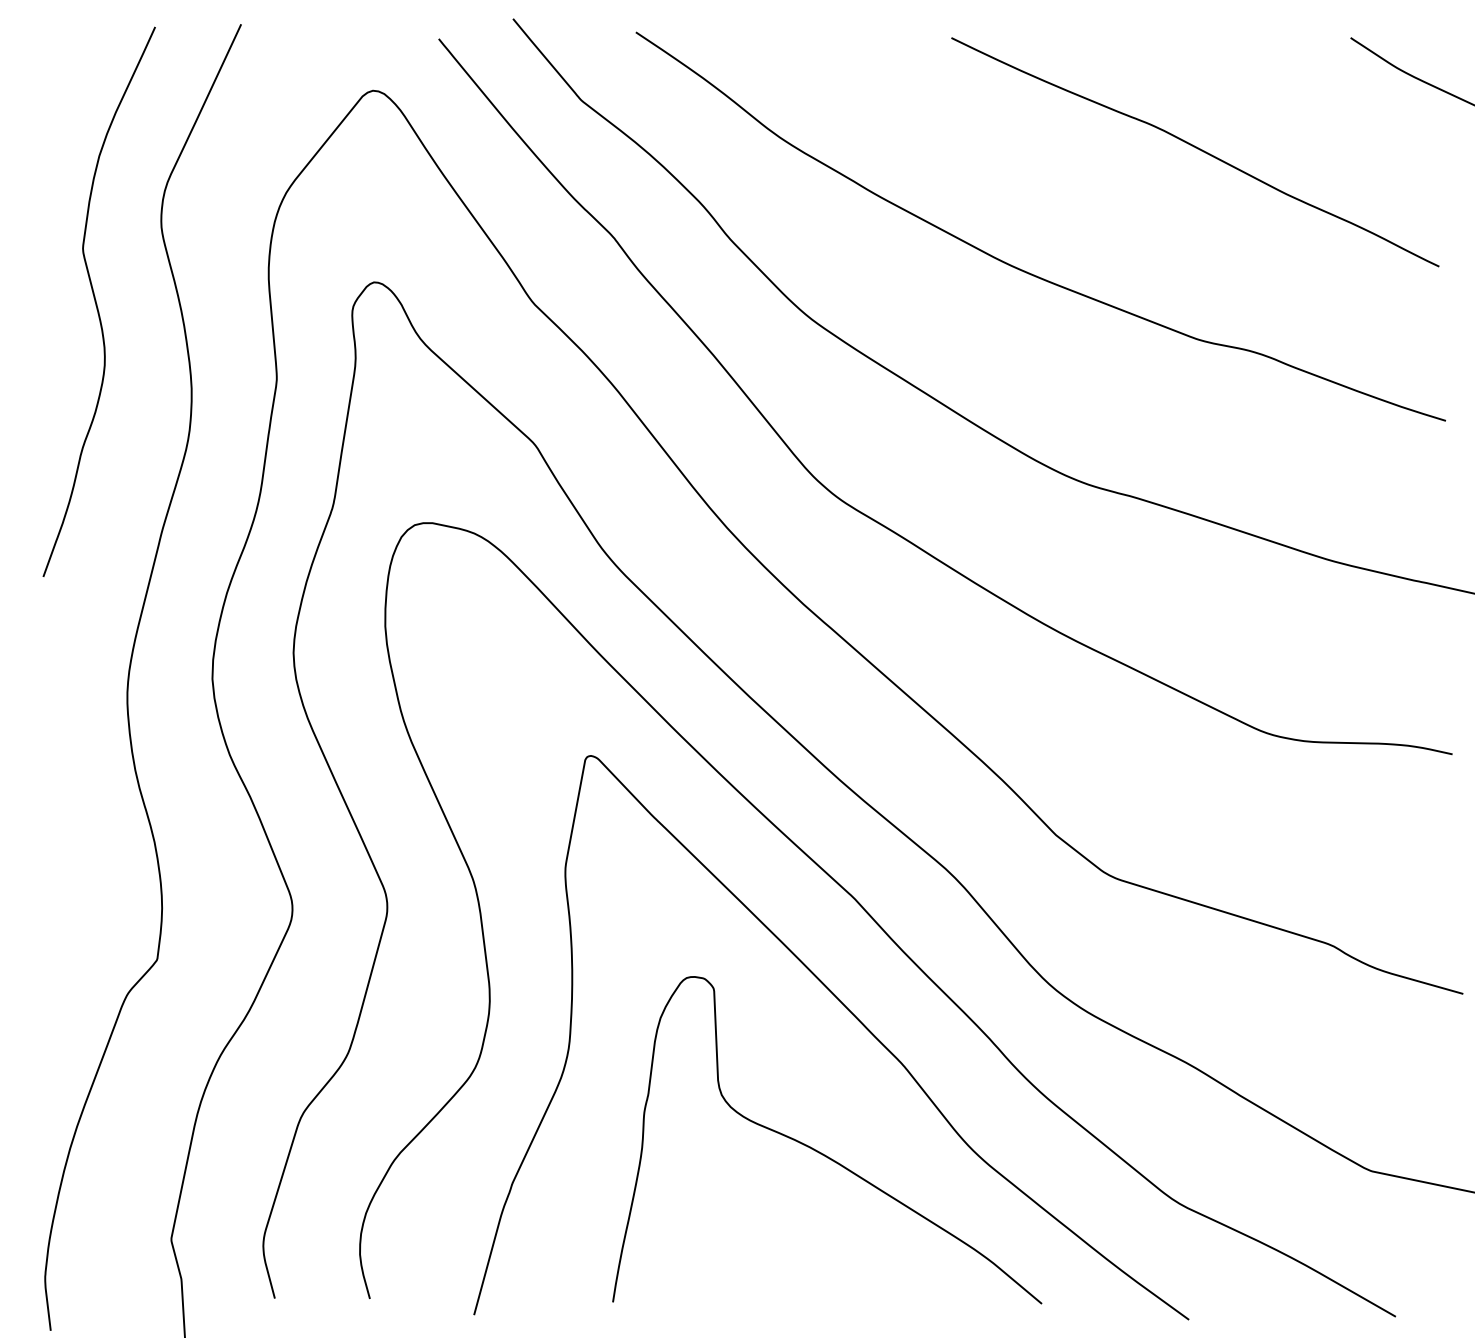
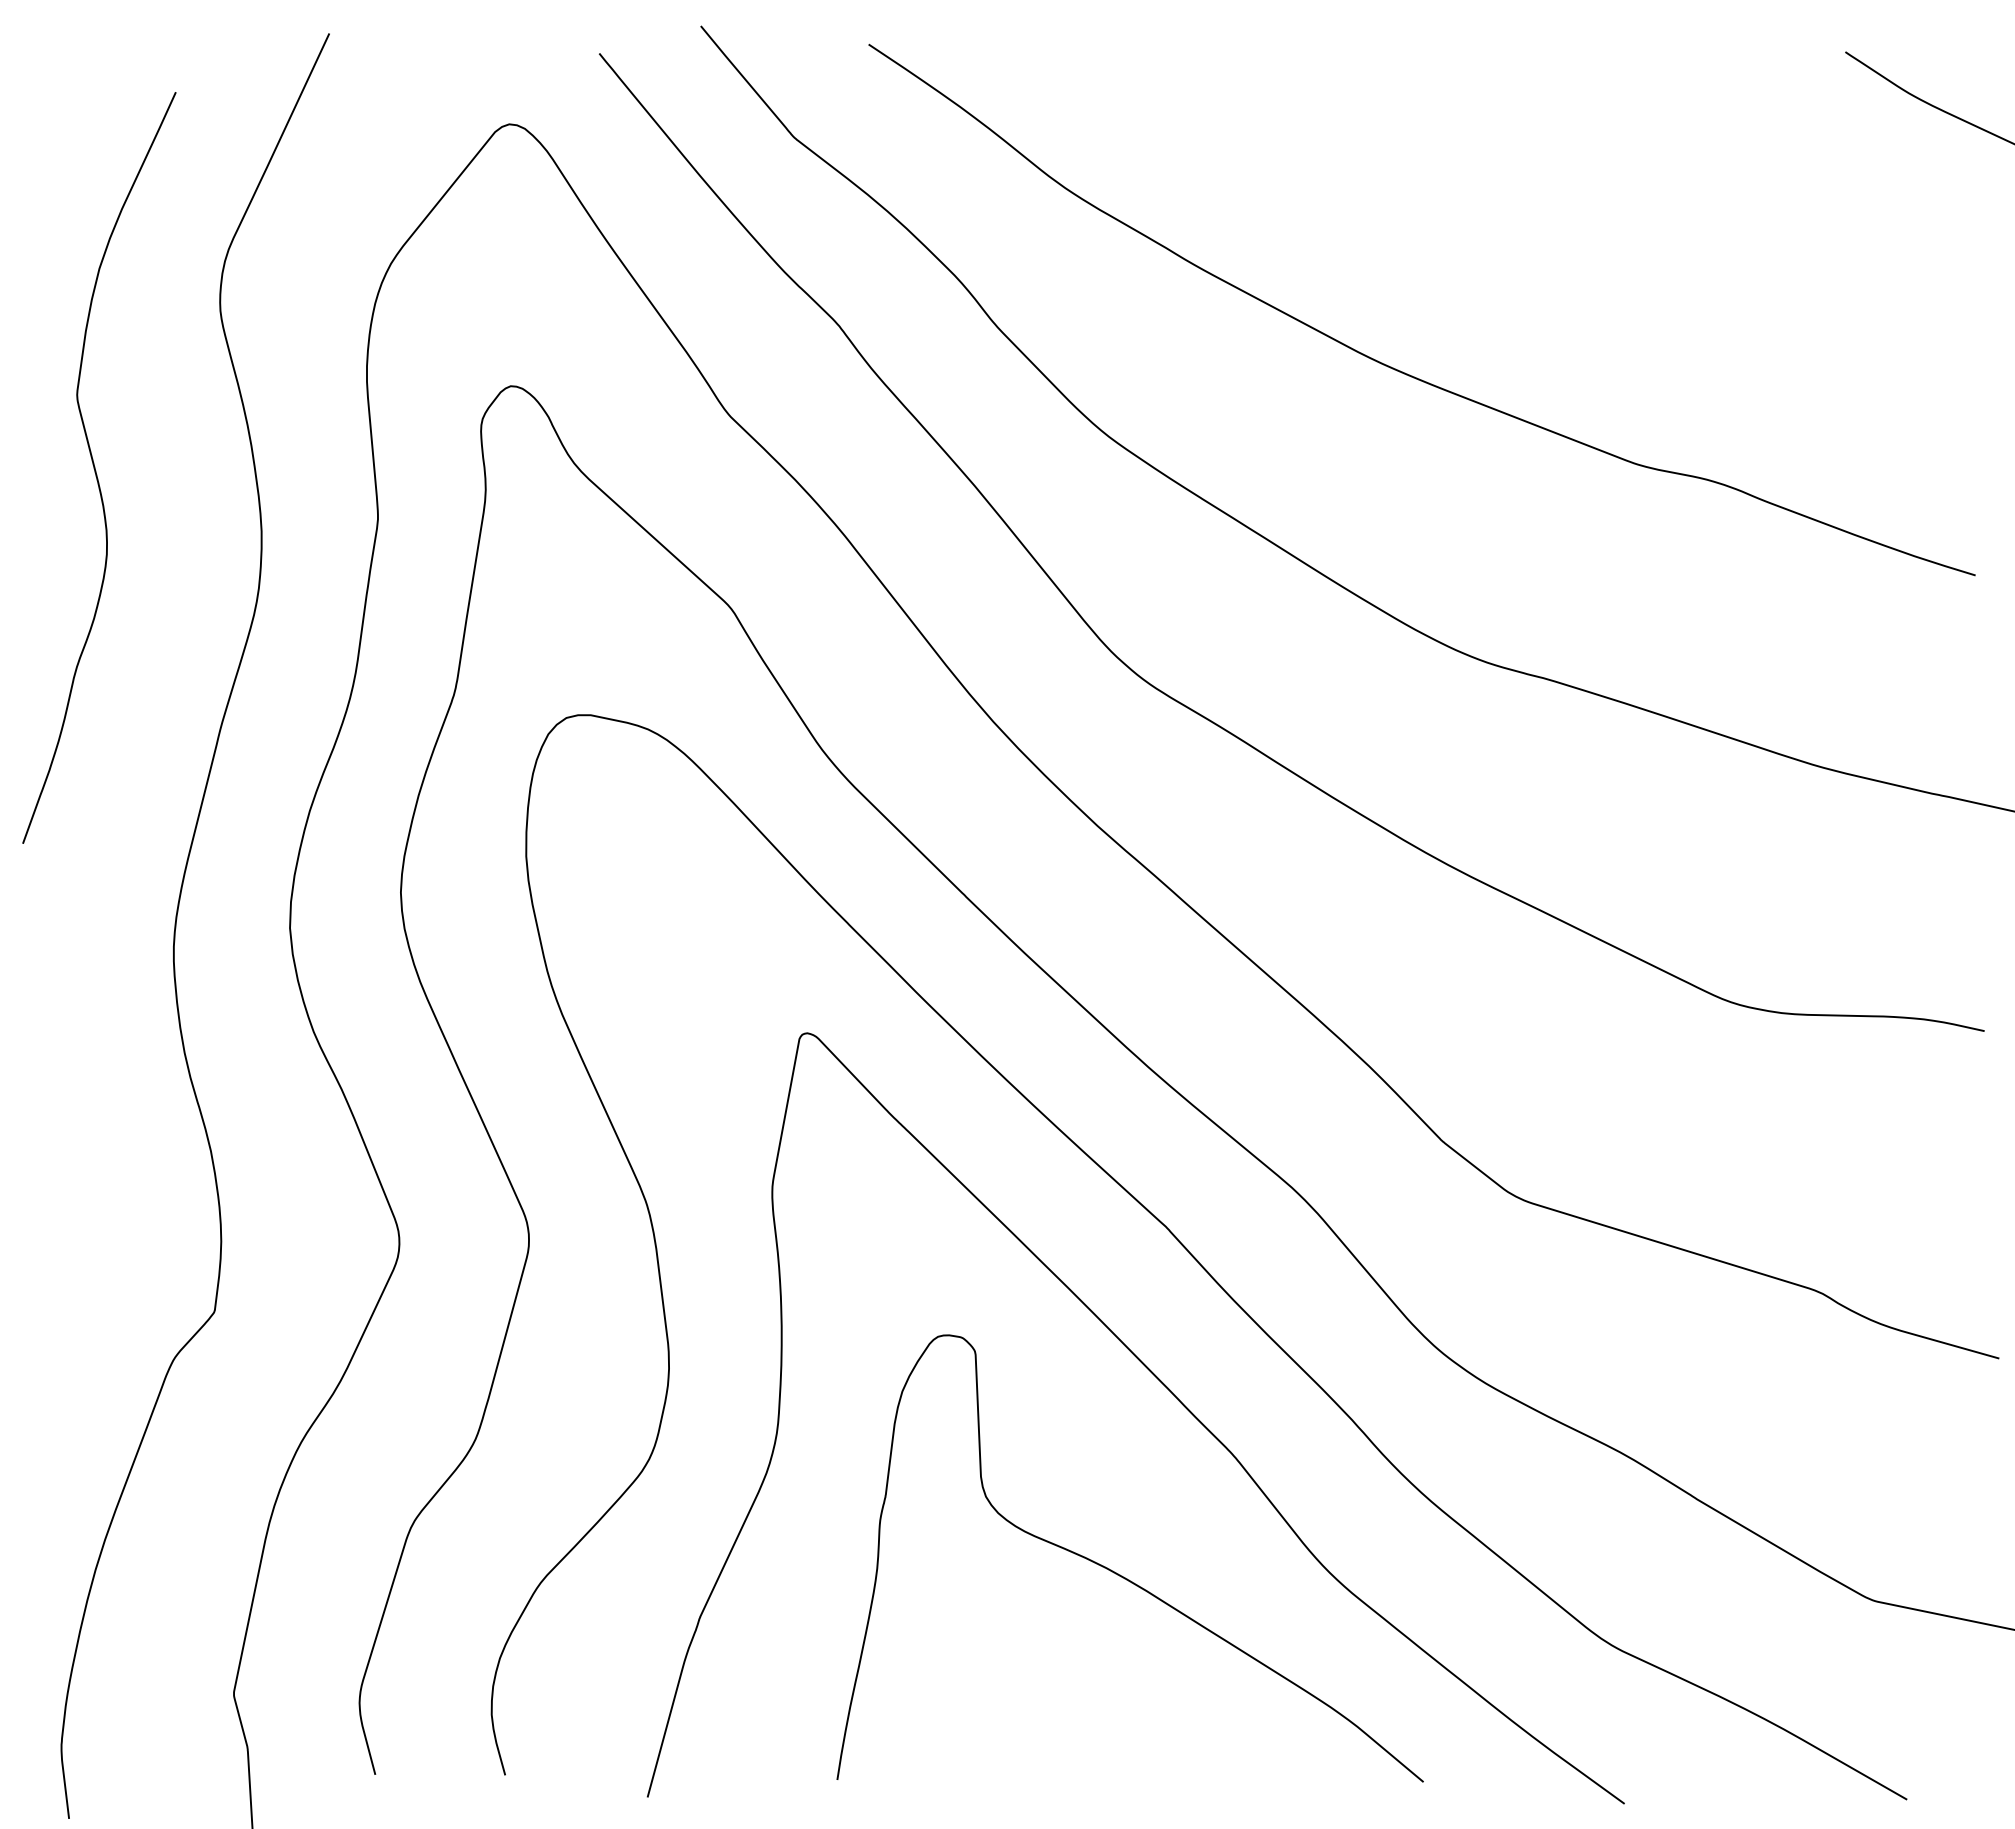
curve: (1197, 148) -> (1635, 203), removed
curve: (96, 301) -> (95, 467), moved

